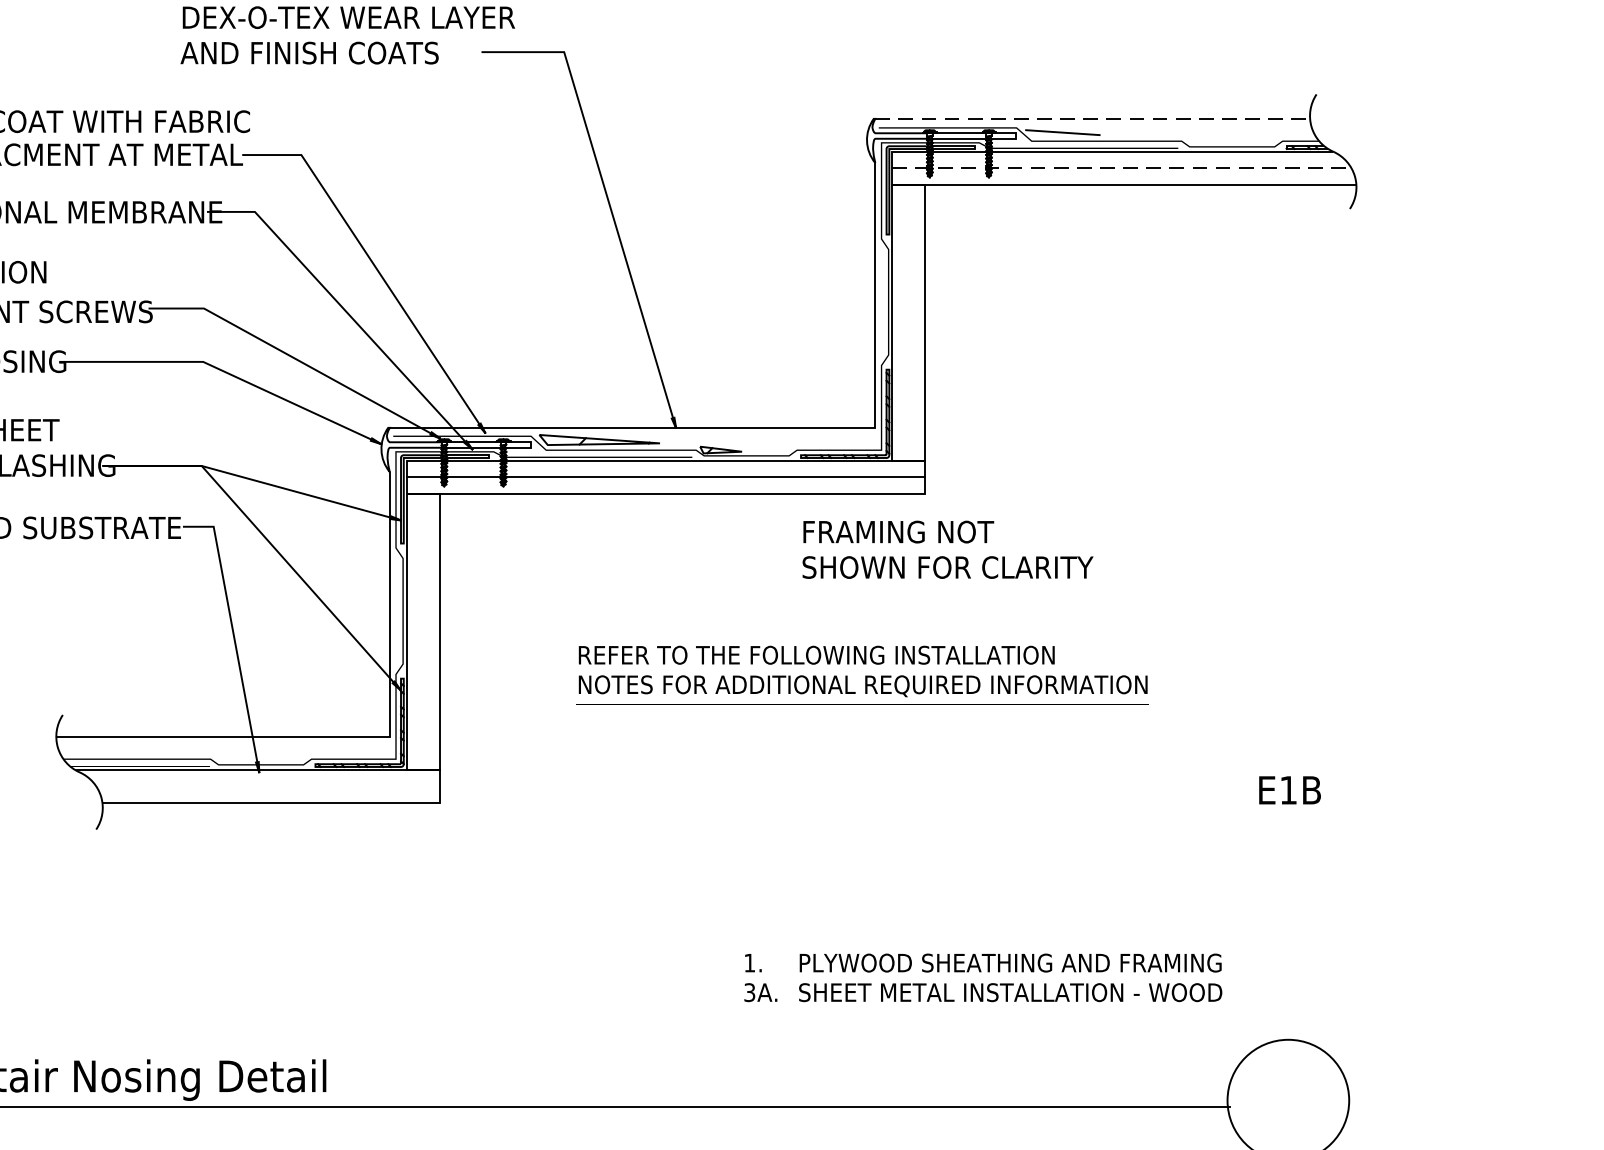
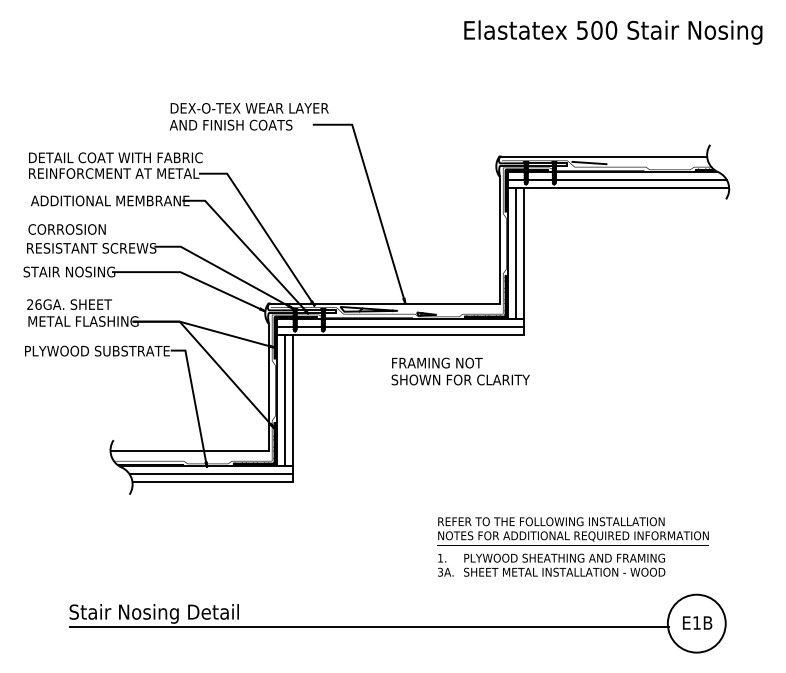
line: (1094, 118) -> (604, 156), dashed -> solid
line: (1123, 169) -> (618, 180), dashed -> solid
line: (909, 322) -> (516, 253), added
text: (947, 549) -> (460, 371), moved
line: (424, 631) -> (285, 400), added
text: (861, 675) -> (572, 531), moved
line: (266, 787) -> (210, 474), added
text: (1289, 789) -> (697, 622), moved

